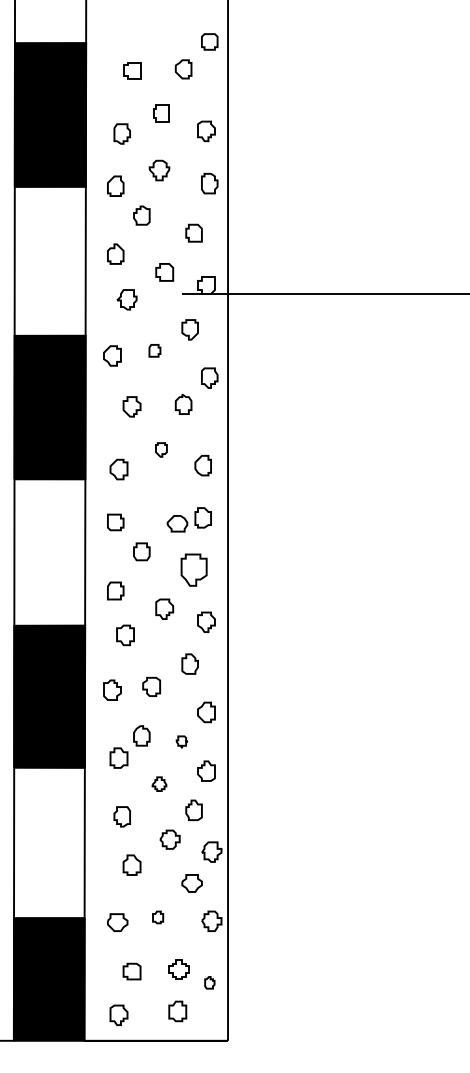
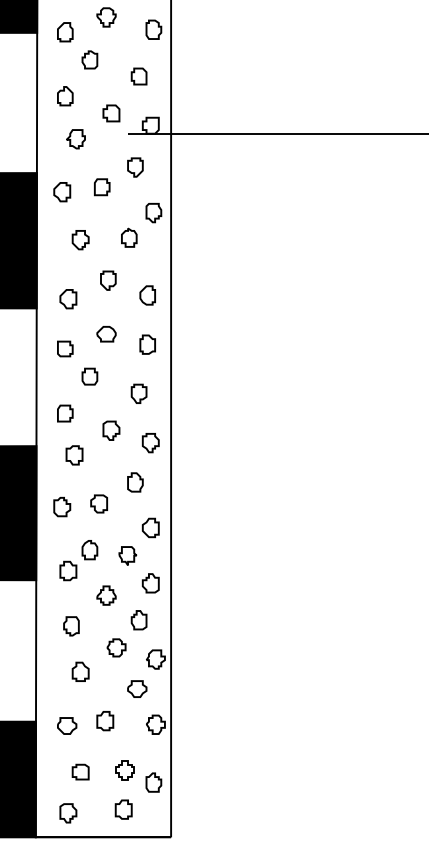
part: (154, 350) -> (101, 186), size x1.43
part: (161, 449) -> (108, 280), size x1.43
part: (177, 523) -> (106, 333), moved
part: (193, 569) -> (138, 393), size x0.62
part: (181, 741) -> (127, 555), size x1.67
part: (159, 783) -> (106, 594), size x1.43
part: (157, 917) -> (104, 721), size x1.67
part: (209, 982) -> (153, 782), size x1.67

